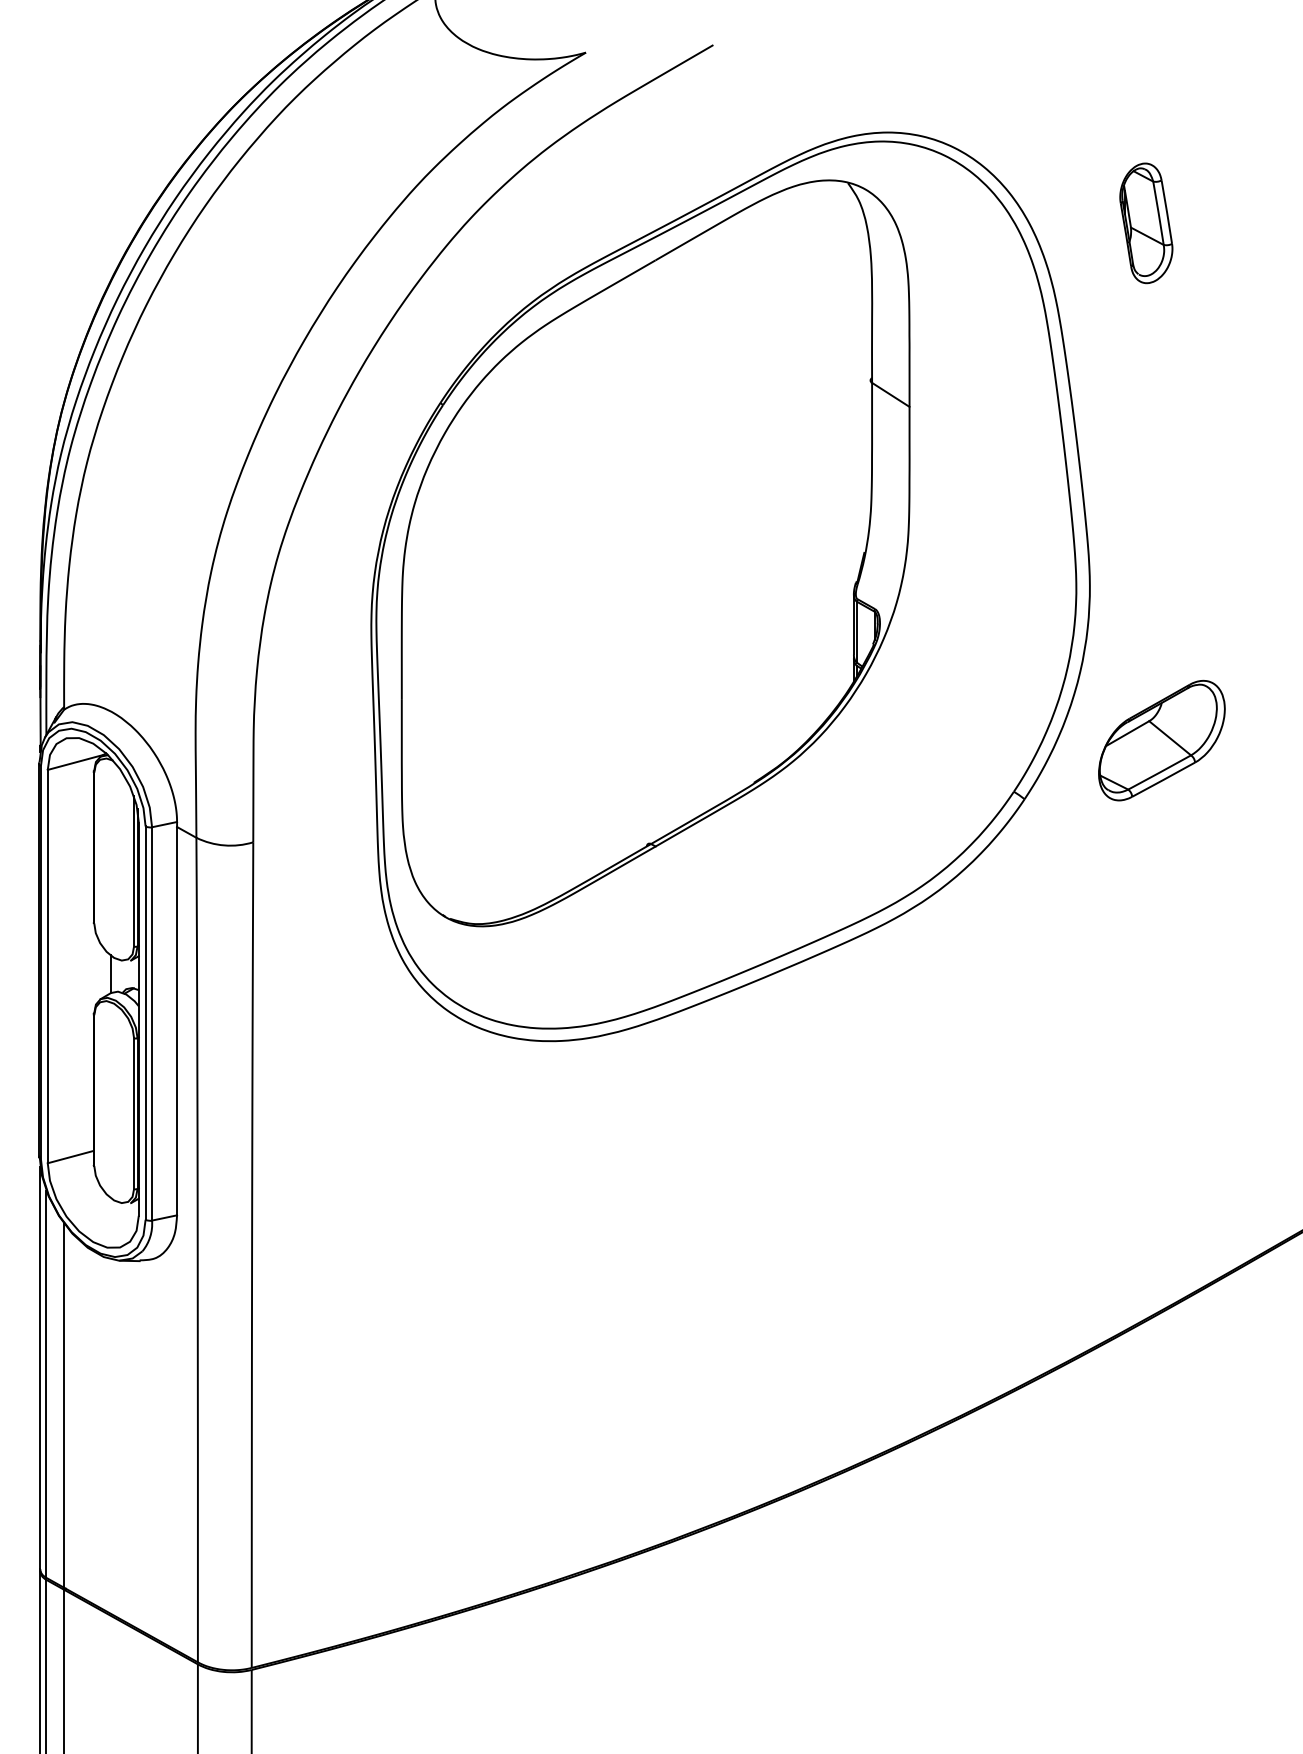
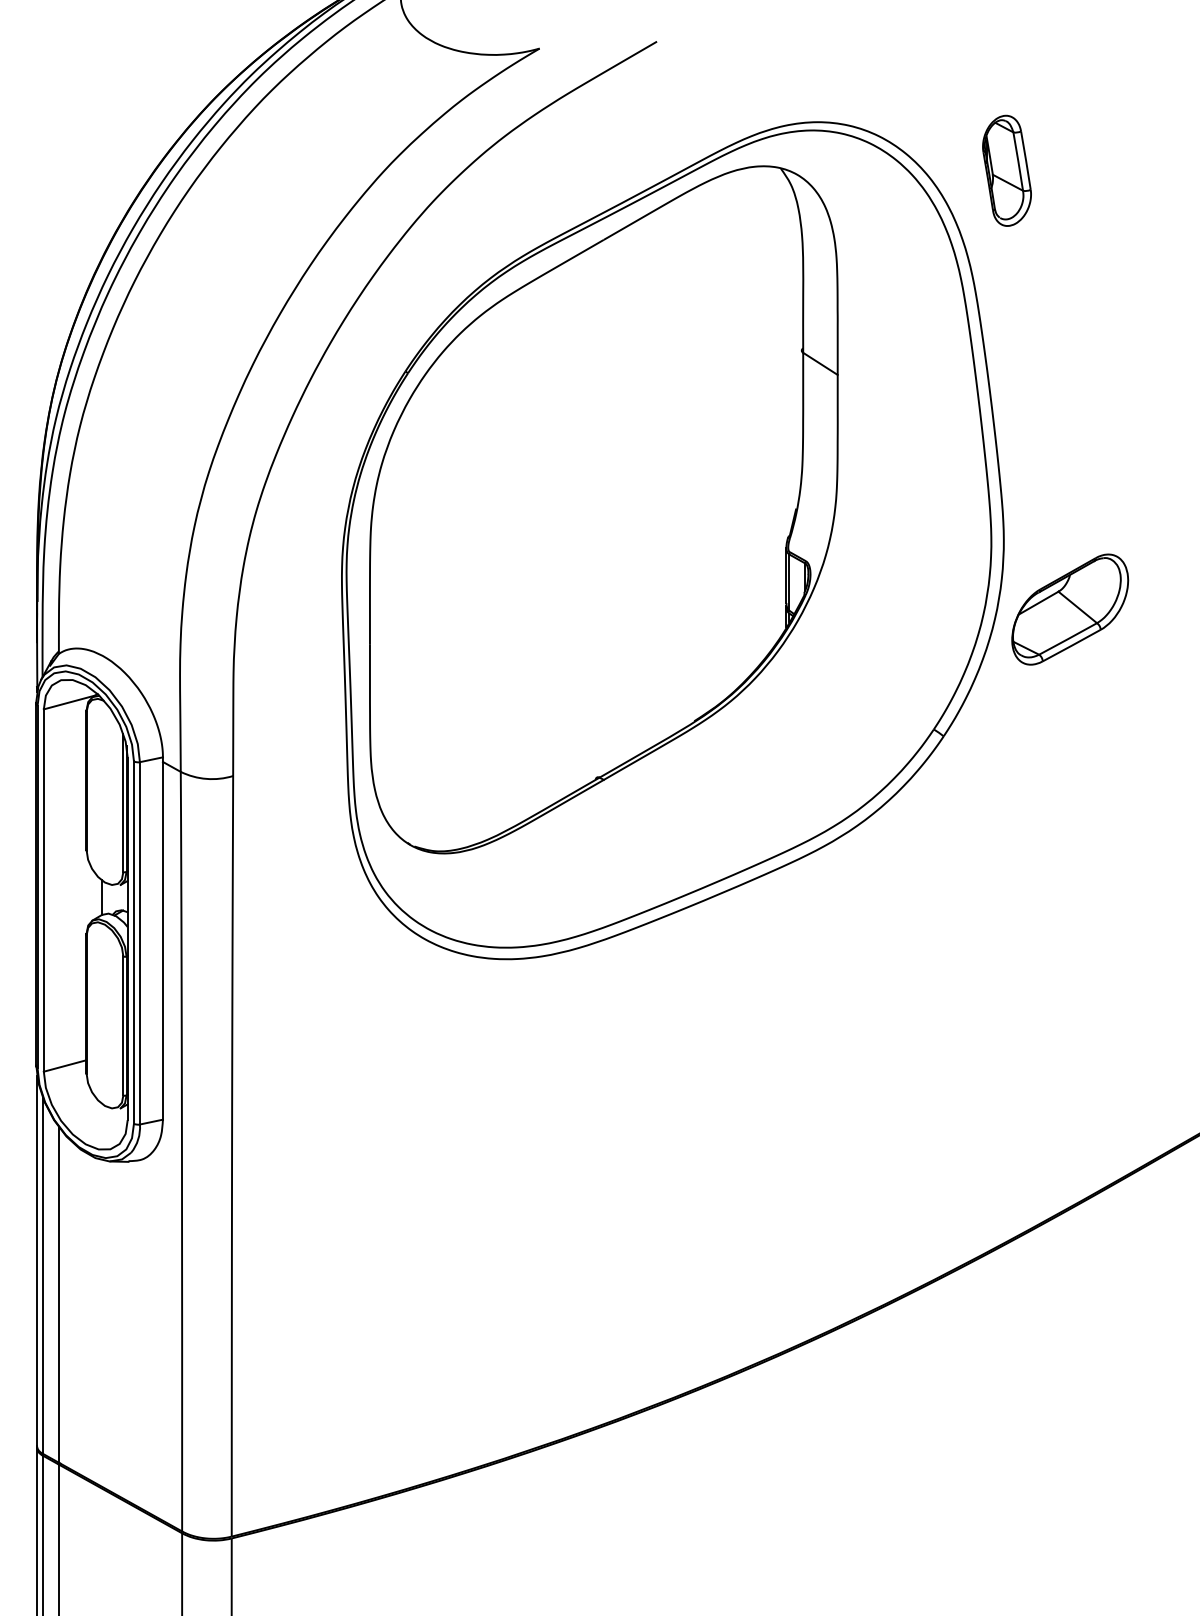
part: (1146, 223) -> (1007, 170), moved
part: (1161, 740) -> (1069, 609), moved

